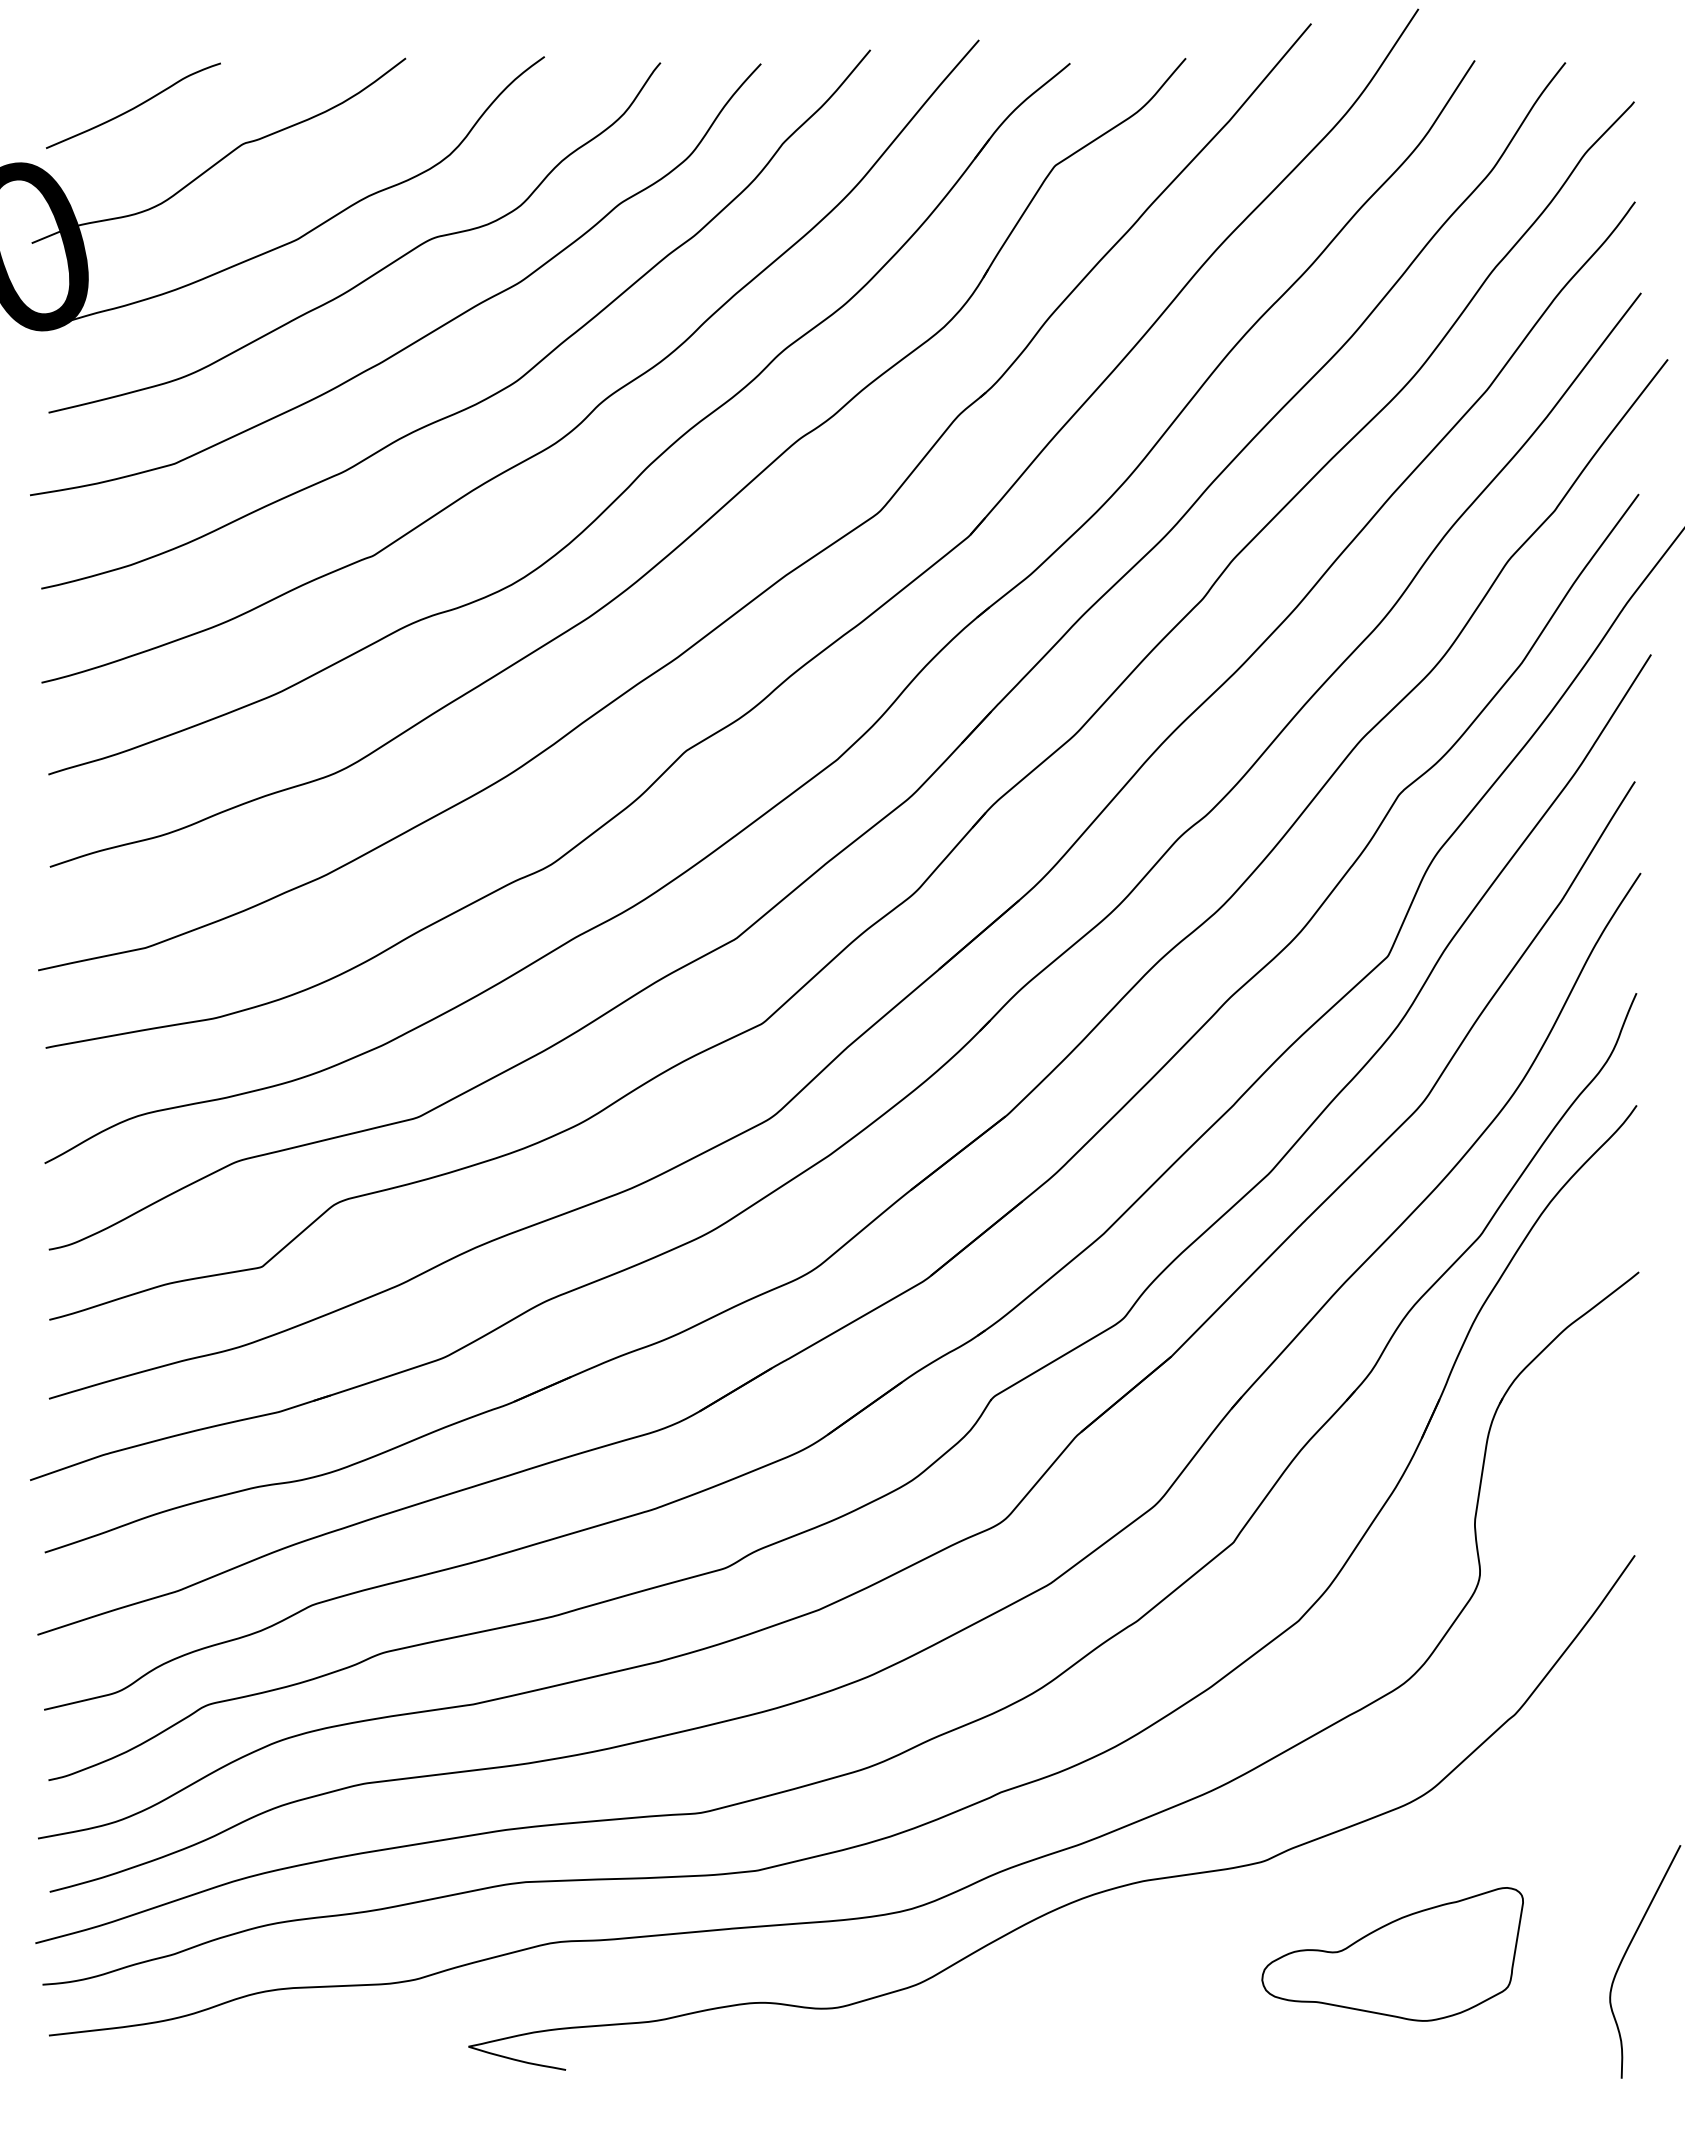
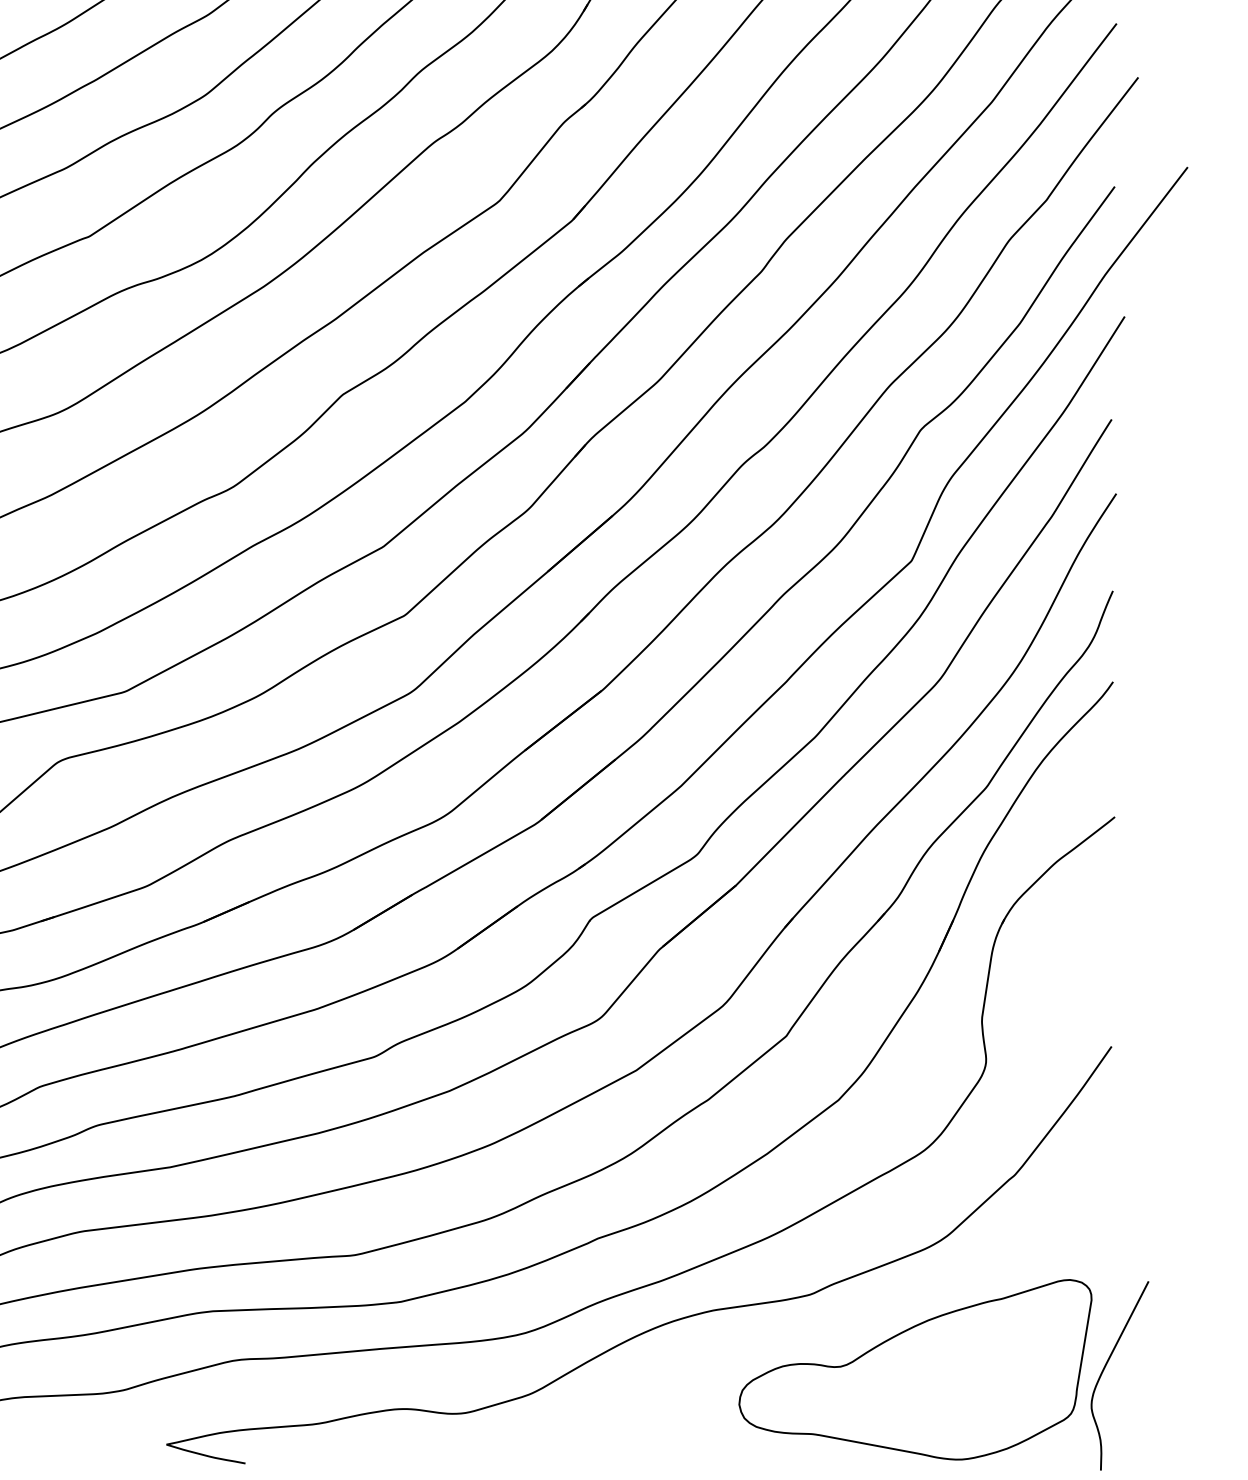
part: (1392, 1954) -> (915, 1369), size x1.67

